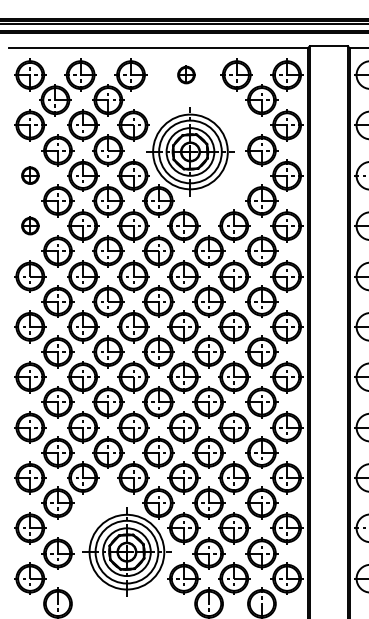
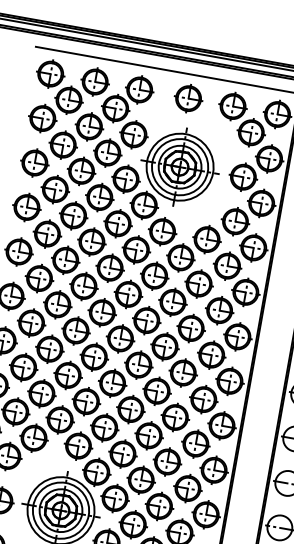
part: (186, 74) -> (188, 98), size x1.67
part: (30, 175) -> (35, 162), size x1.67
part: (30, 225) -> (27, 206), size x1.67

